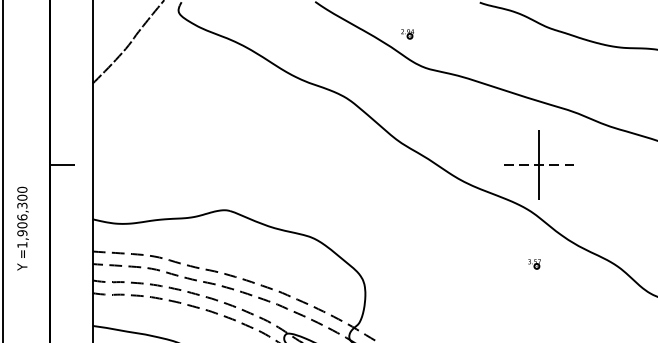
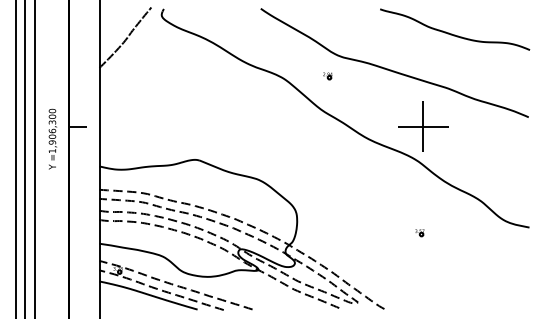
part: (407, 34) -> (327, 76), moved
line: (539, 164) -> (423, 126), dashed -> solid
text: (22, 227) -> (52, 138), moved
part: (534, 264) -> (419, 233), moved

